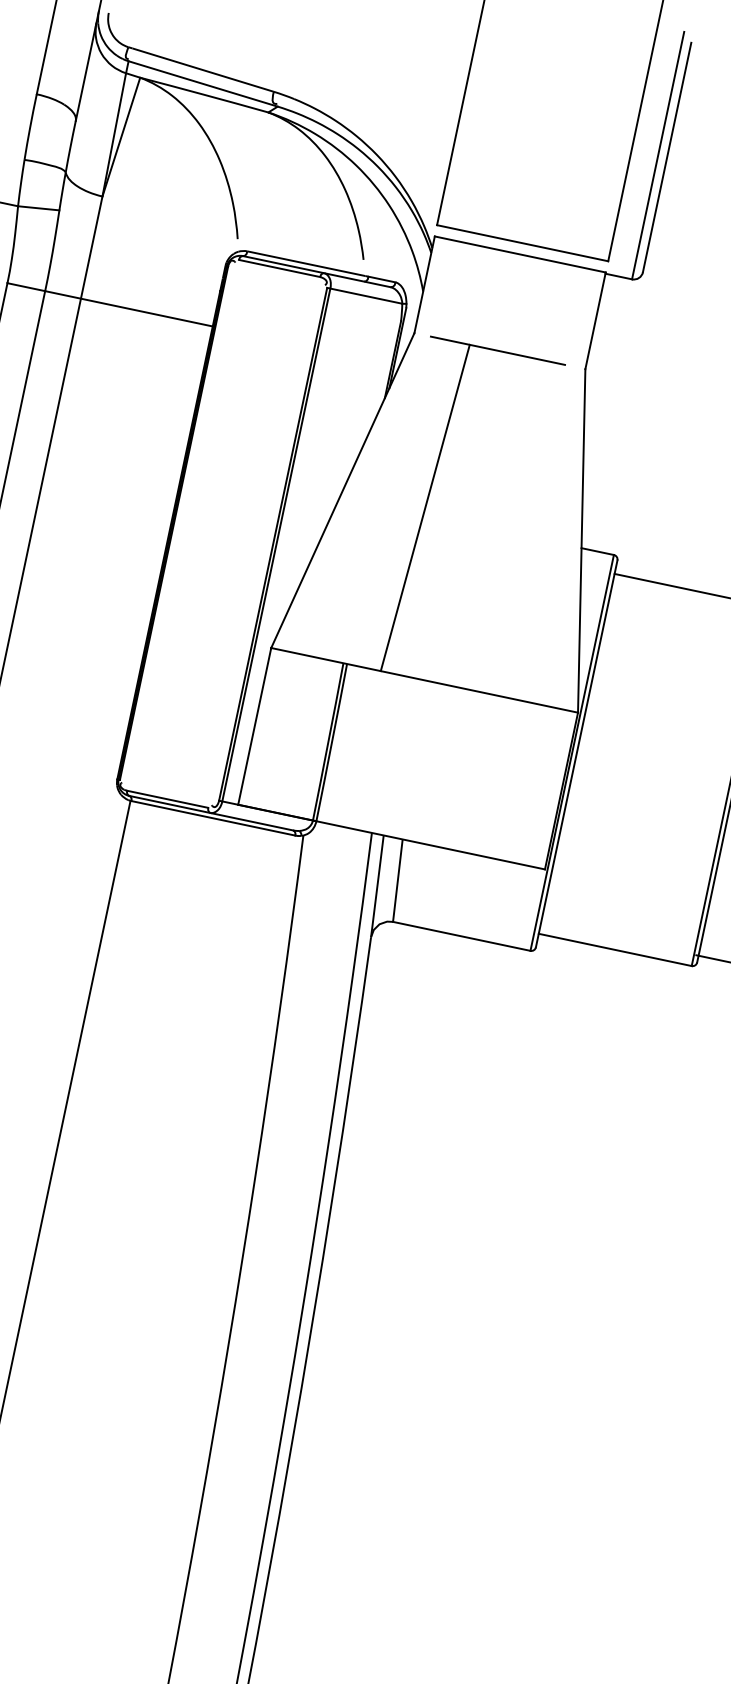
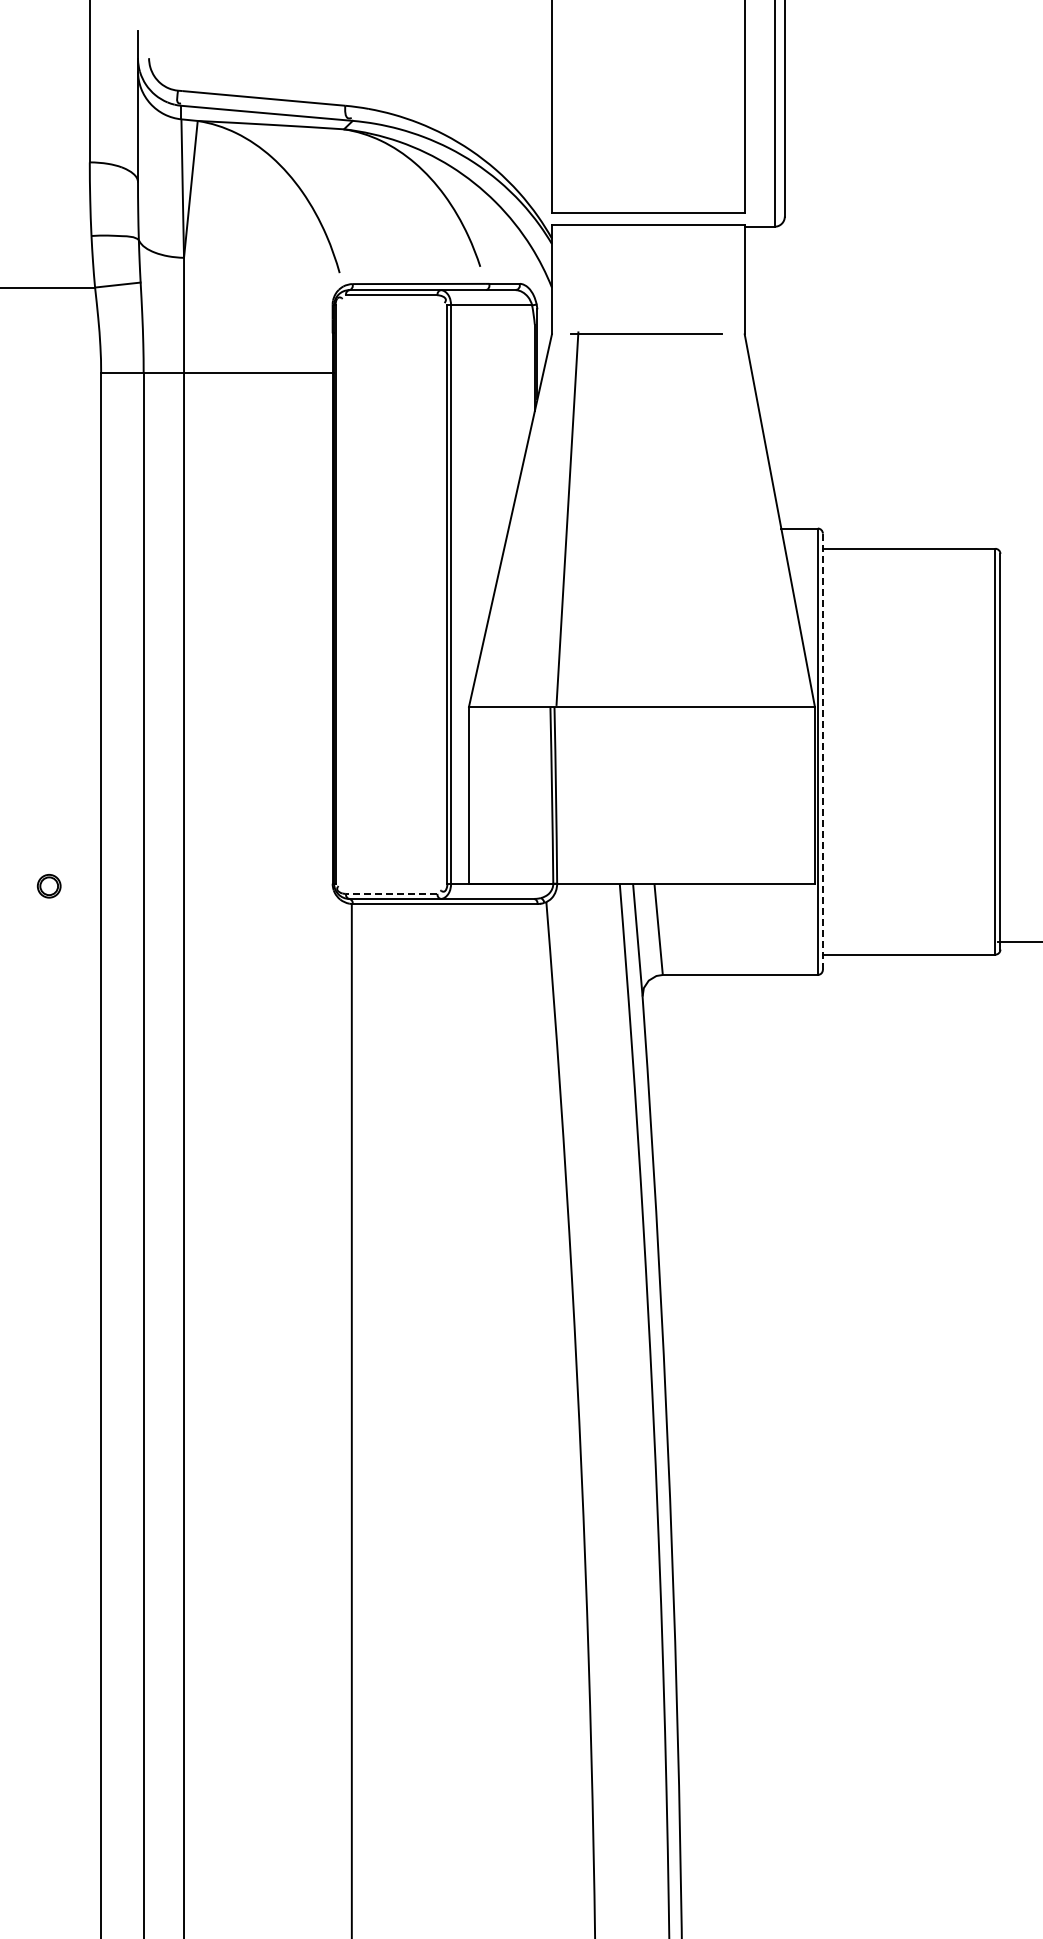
line: (425, 507) -> (567, 518), moved
line: (576, 754) -> (822, 752), solid -> dashed
line: (167, 798) -> (391, 893), solid -> dashed

